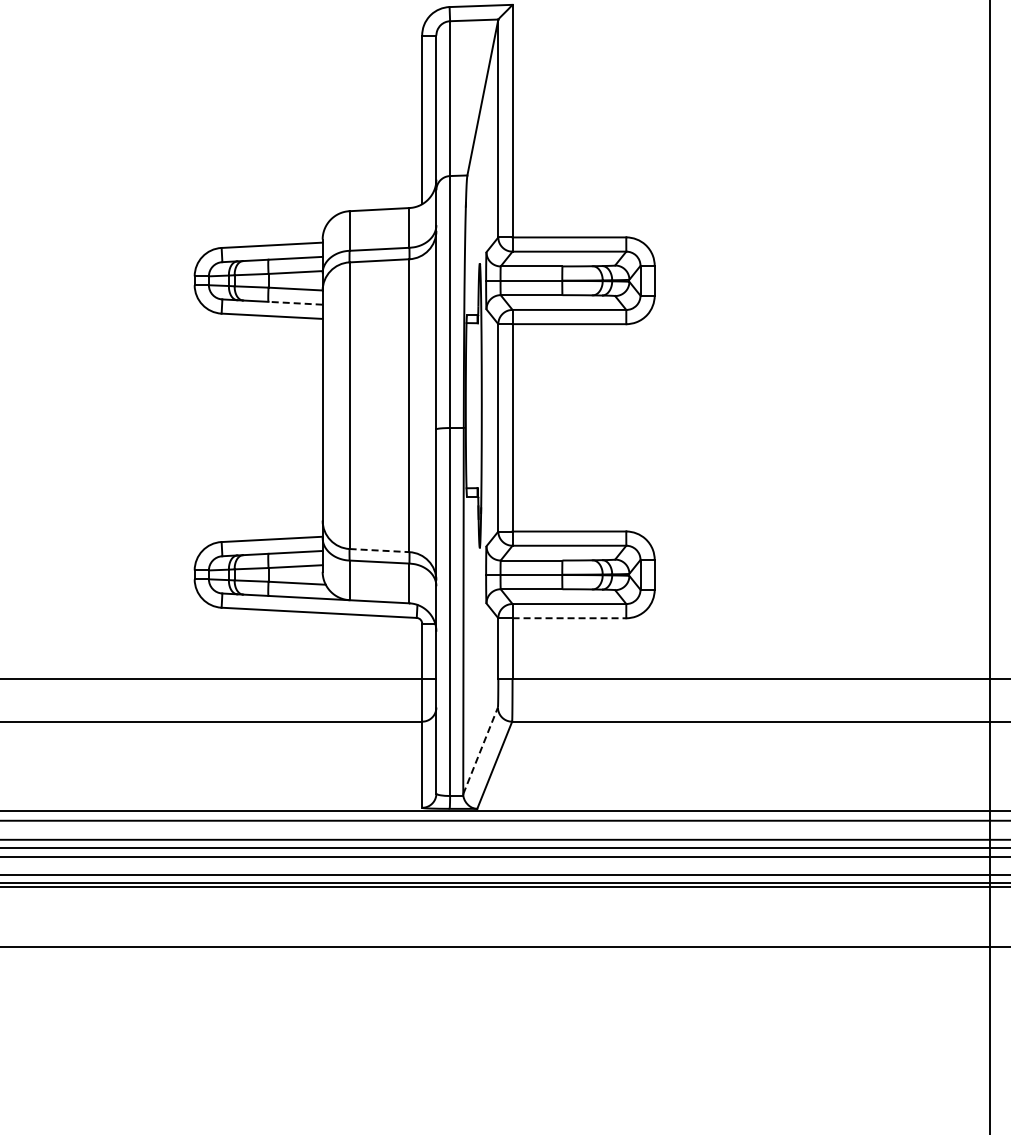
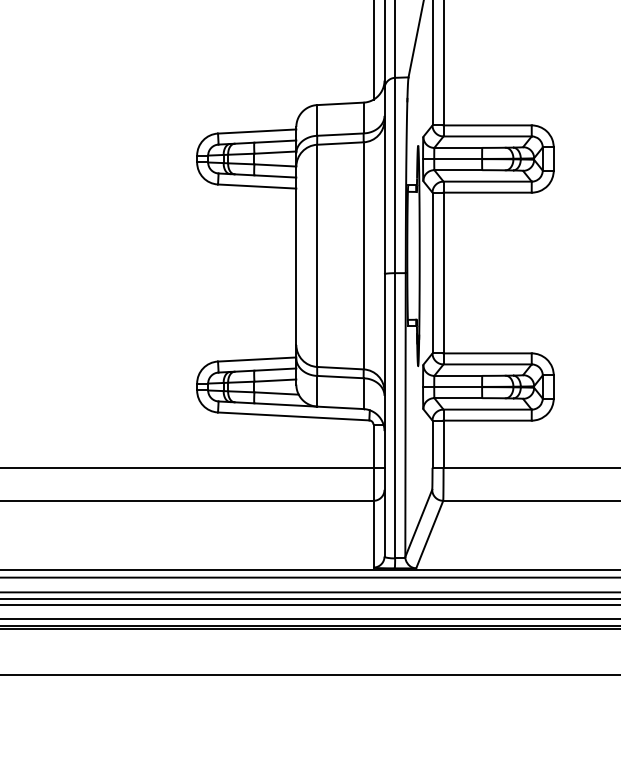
line: (295, 303) -> (275, 176), dashed -> solid
line: (379, 550) -> (340, 368), dashed -> solid
line: (569, 618) -> (487, 420), dashed -> solid
line: (480, 750) -> (418, 523), dashed -> solid

